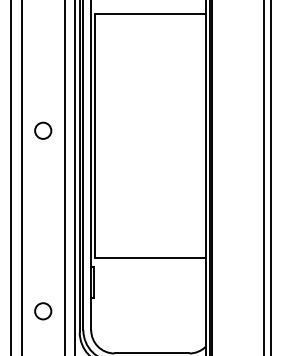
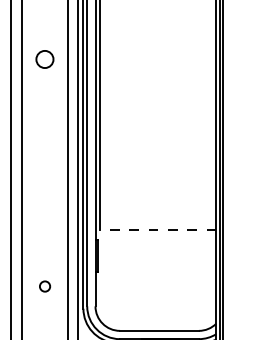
circle: (43, 130) -> (45, 59), moved
line: (150, 257) -> (157, 229), solid -> dashed
circle: (43, 311) -> (45, 286), size x0.6

